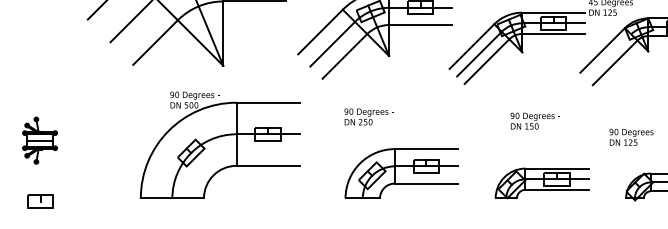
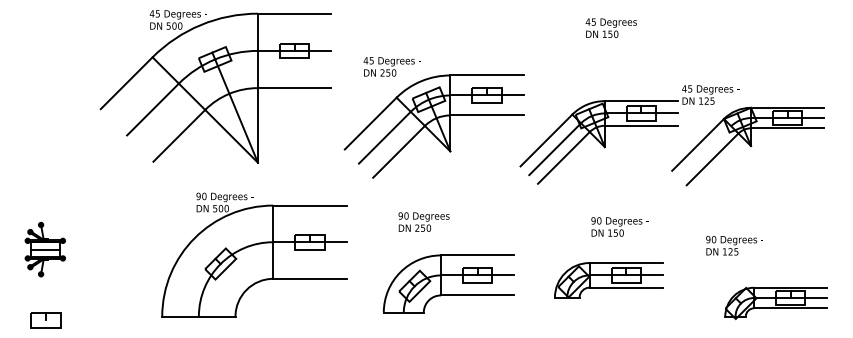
part: (395, 173) -> (441, 283), moved
part: (541, 183) -> (608, 280), moved

